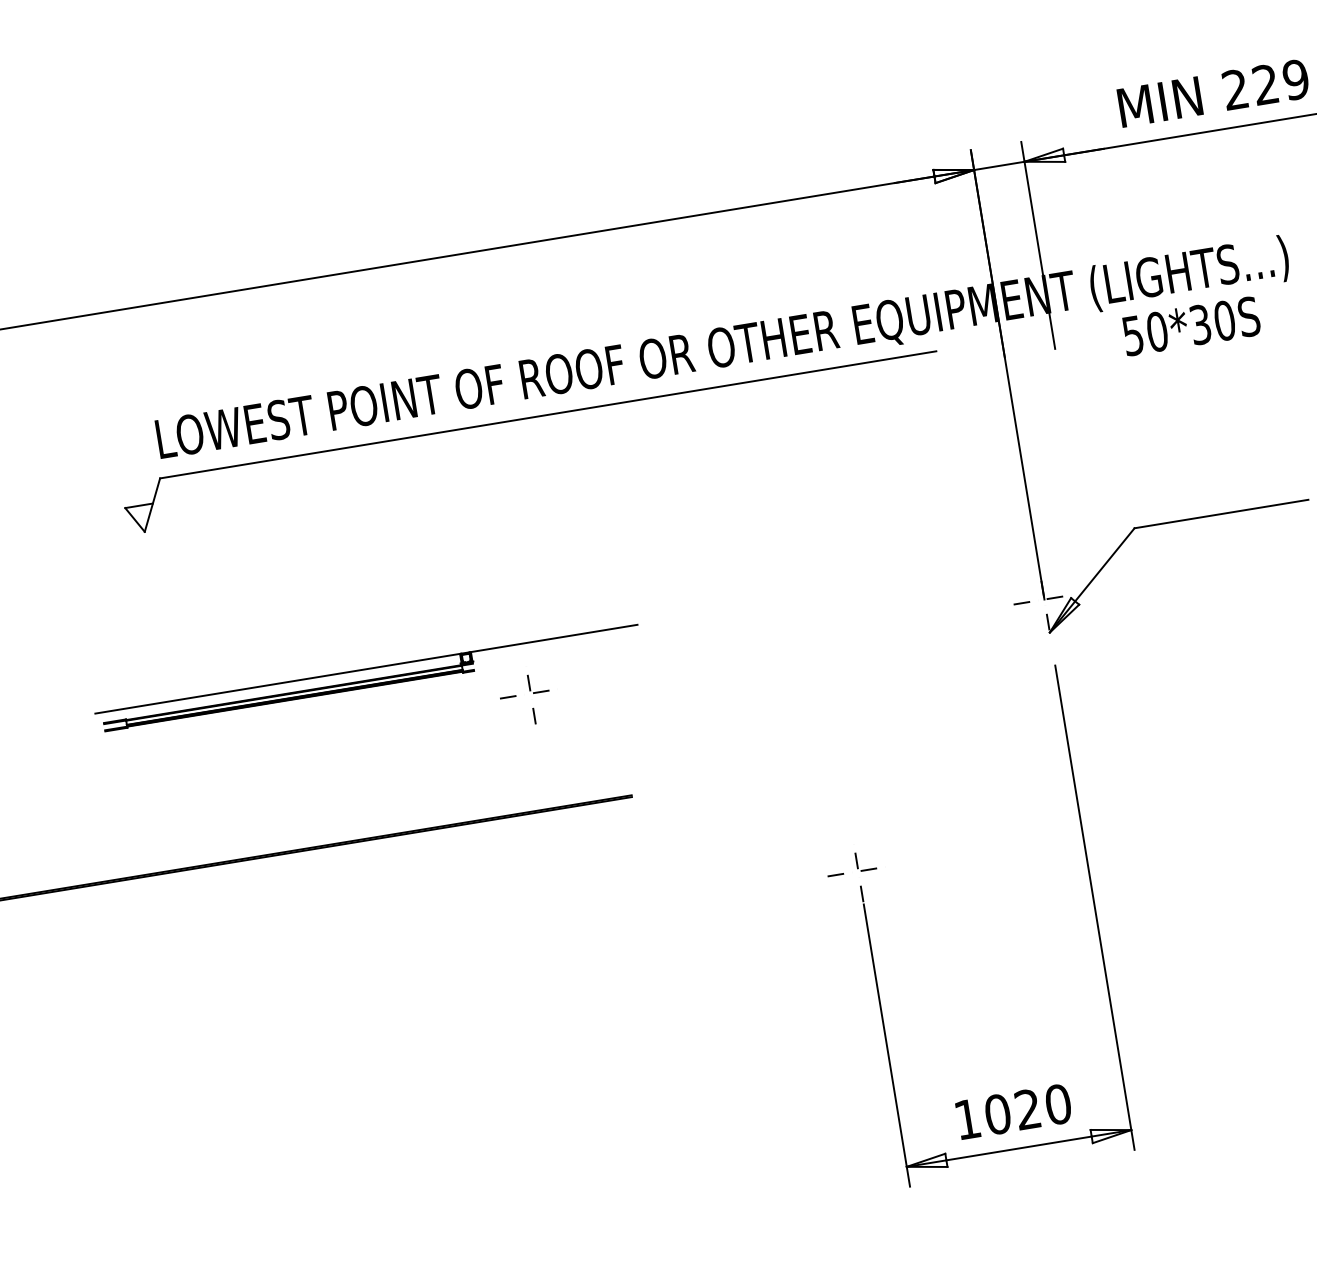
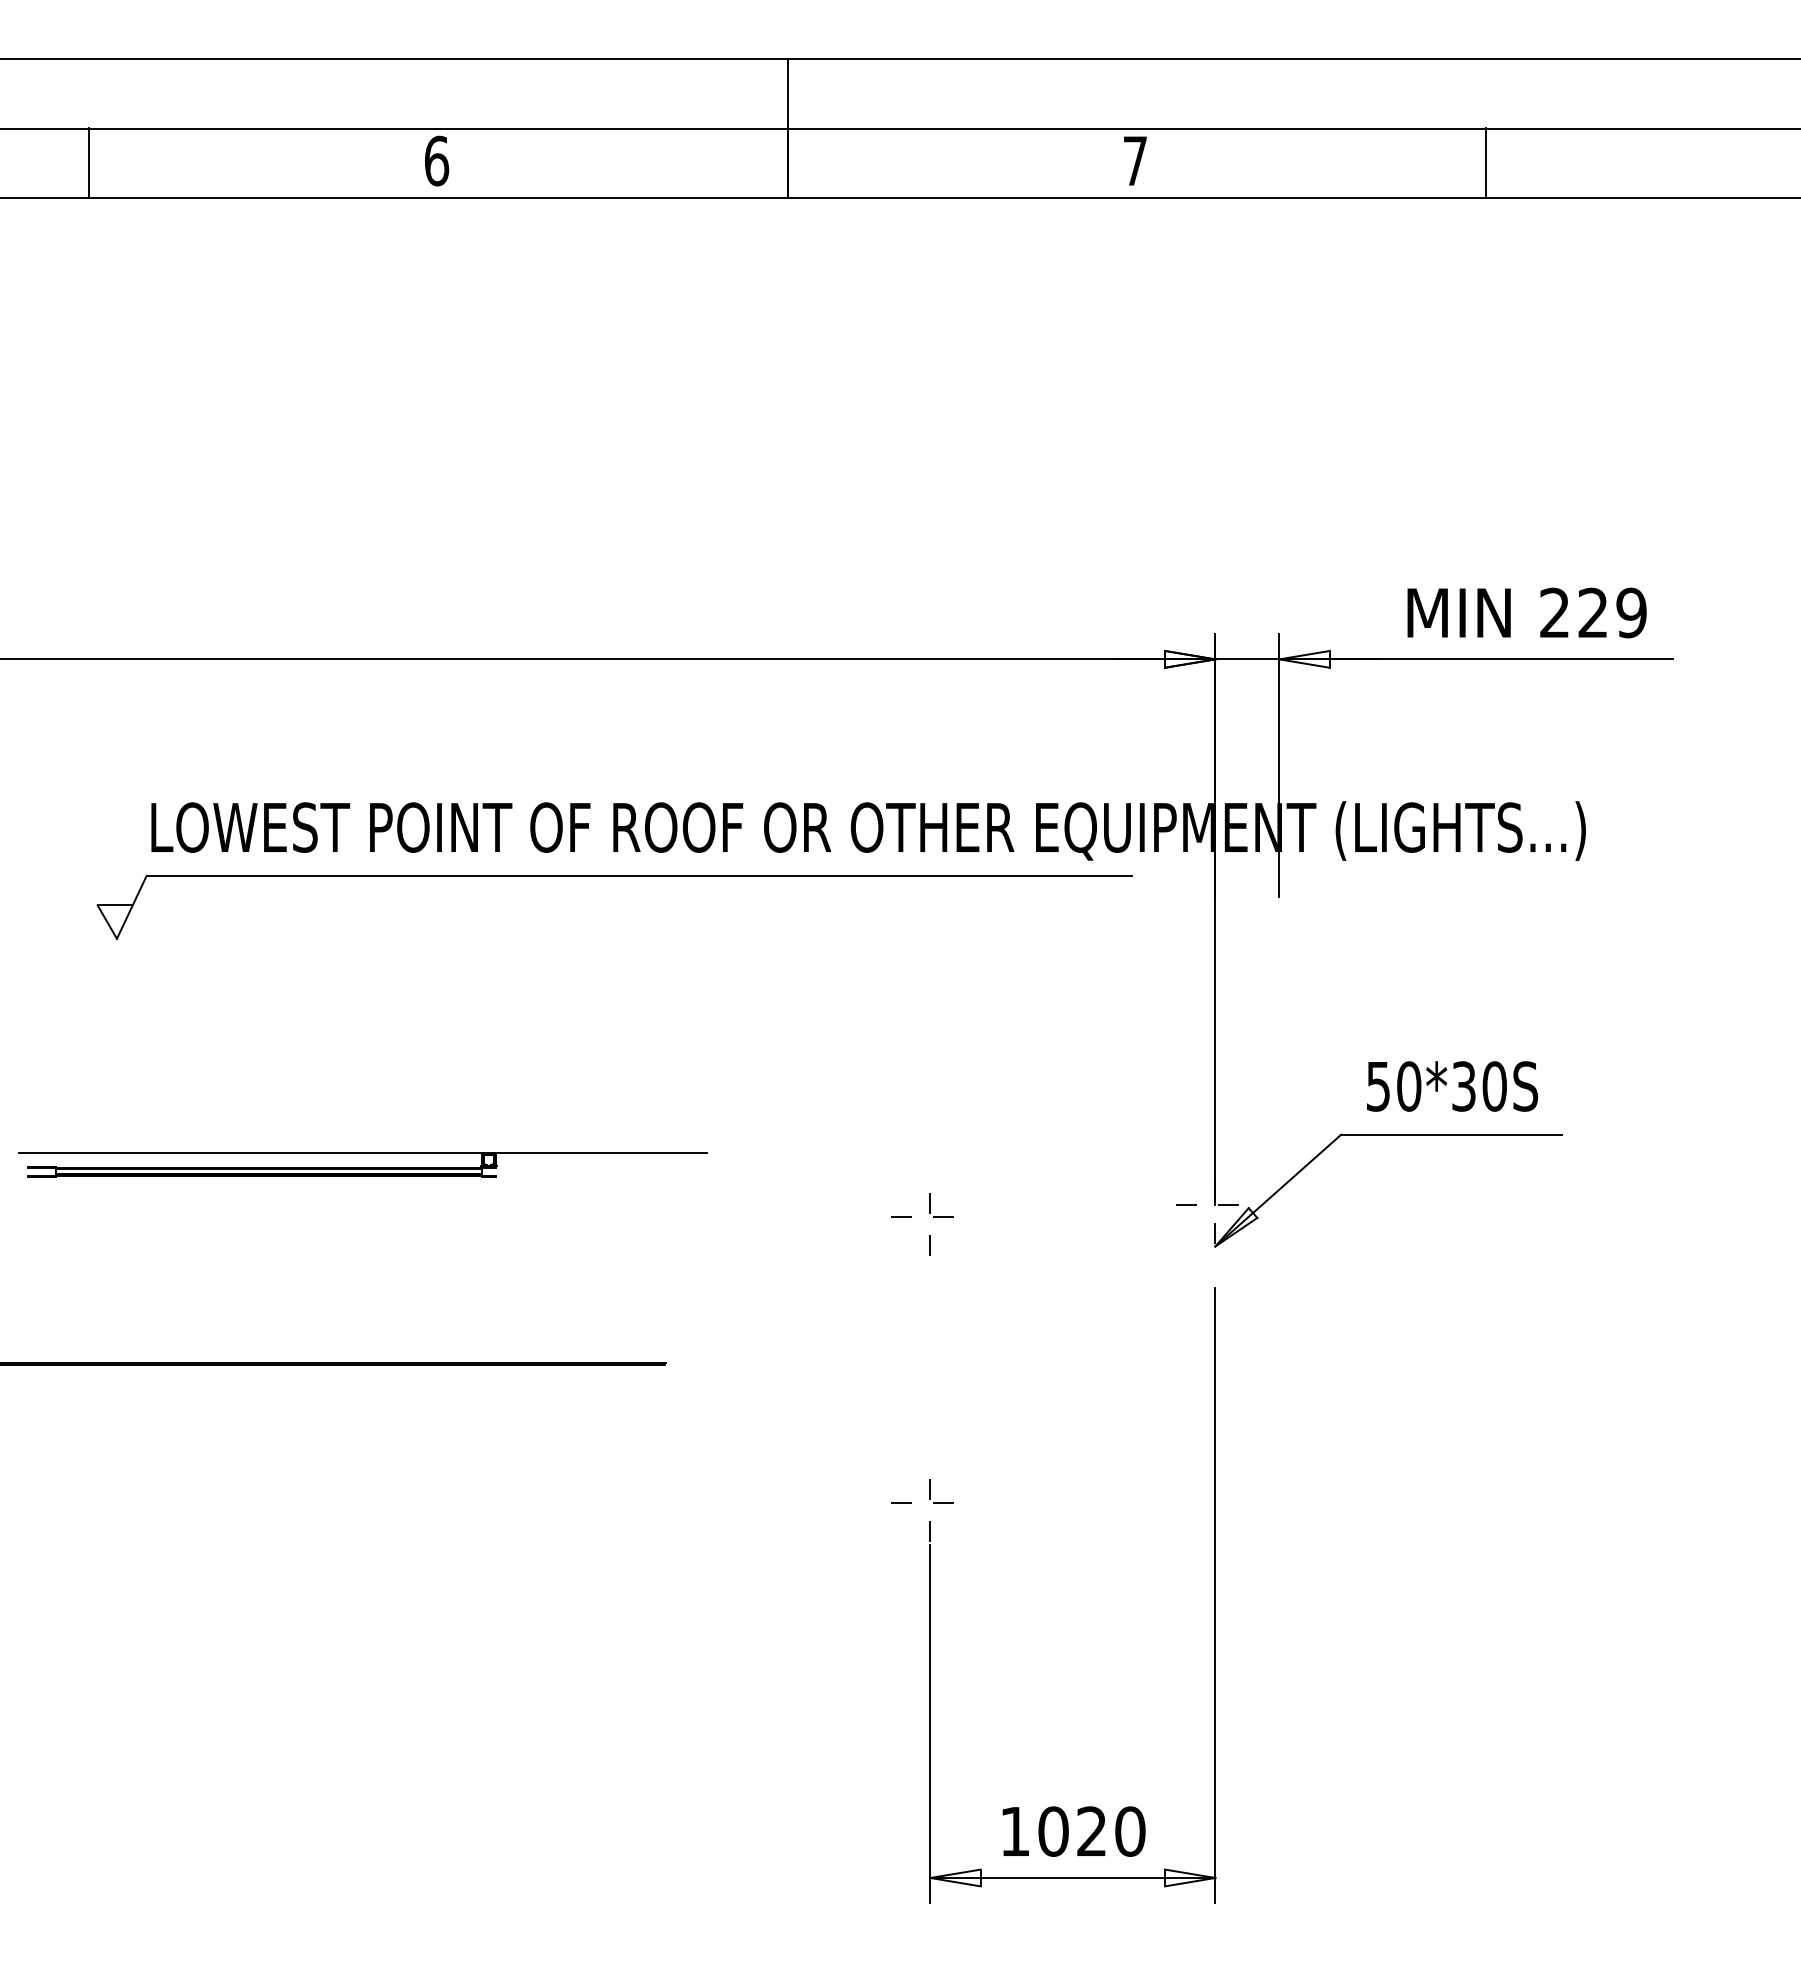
text: (1191, 326) -> (1452, 1086), moved
part: (529, 691) -> (929, 1213), moved

